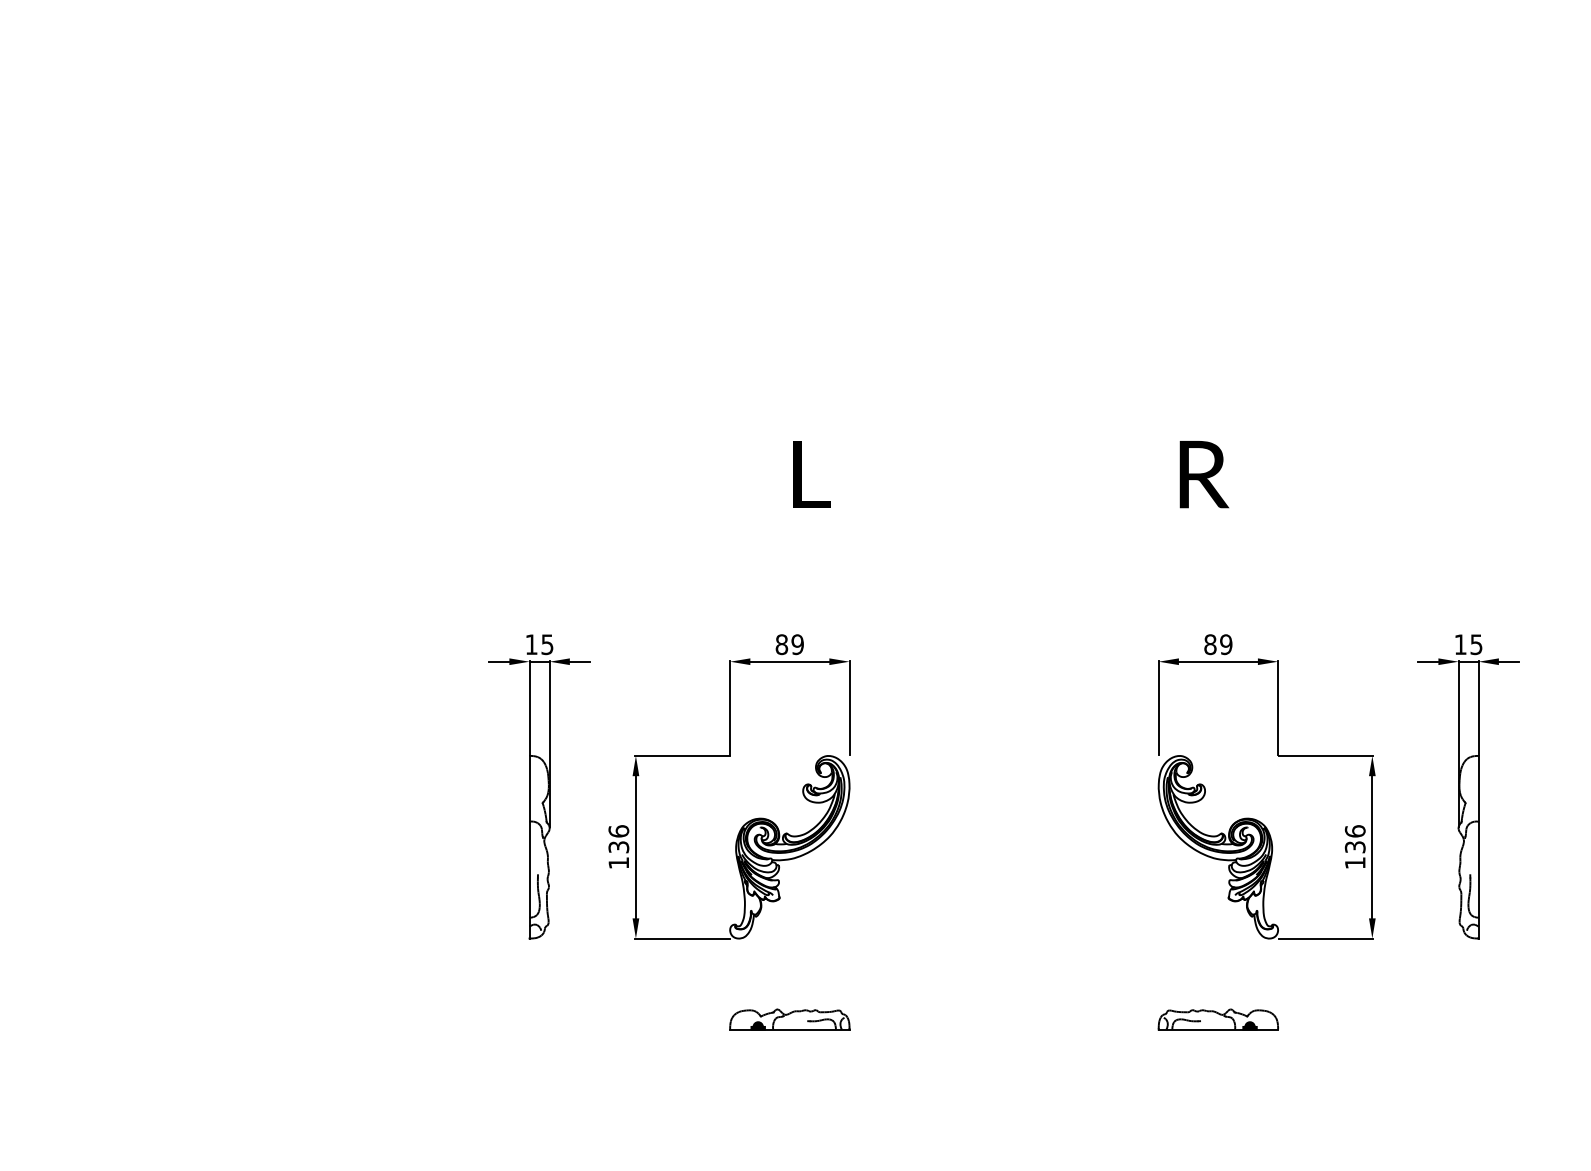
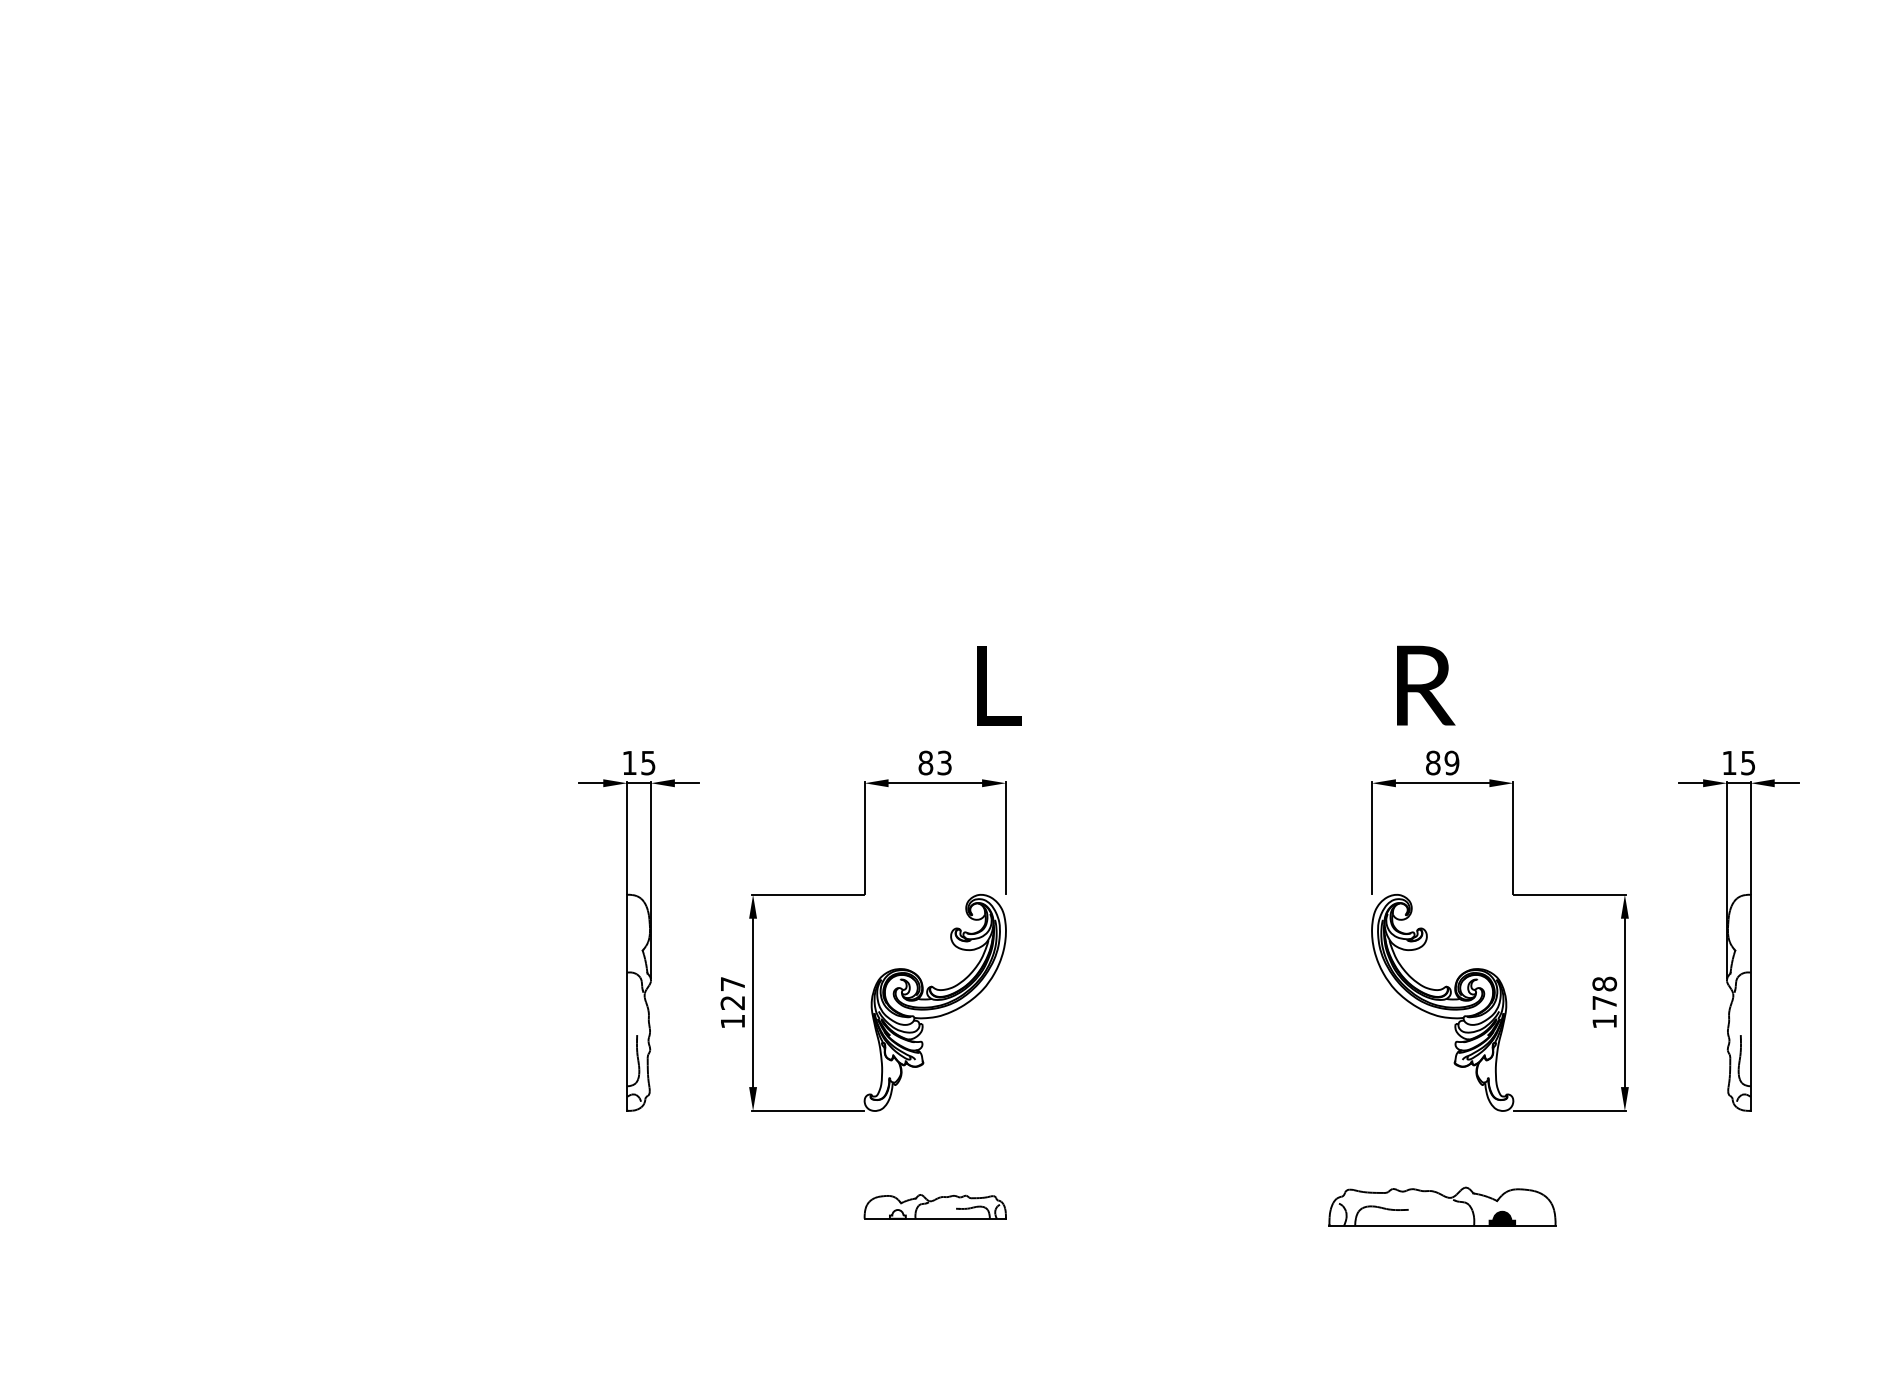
text: (811, 474) -> (999, 685), moved
text: (1204, 474) -> (1426, 685), moved
text: (797, 644) -> (944, 762), 89 -> 83
text: (1355, 838) -> (1604, 992), 136 -> 178
text: (618, 839) -> (732, 993), 136 -> 127
part: (1218, 1019) -> (1442, 1206), size x1.6
fill: (757, 1026) -> (897, 1214), removed

